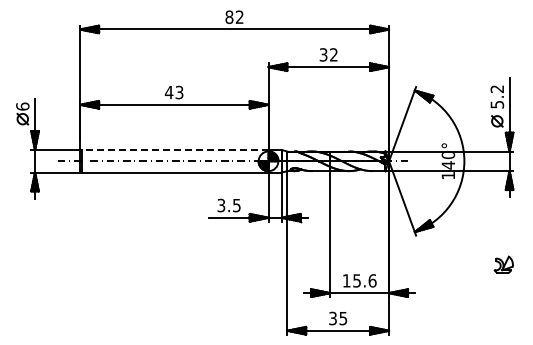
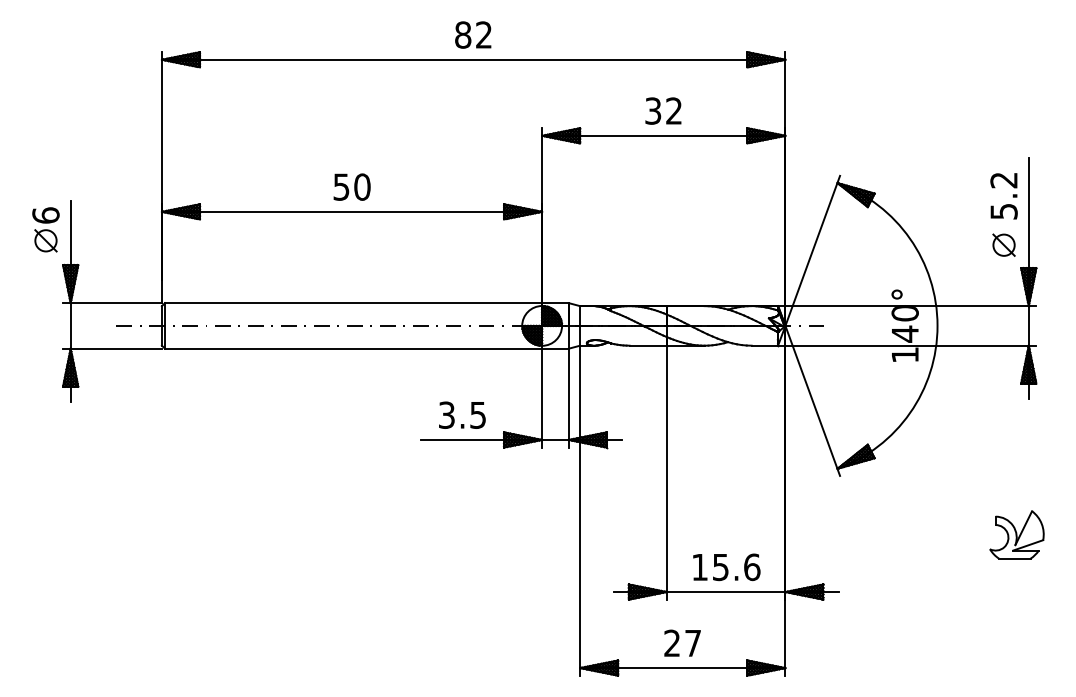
text: (173, 92) -> (350, 186), 43 -> 50
line: (174, 150) -> (352, 304), dashed -> solid
part: (503, 264) -> (1016, 534), size x1.43
text: (338, 318) -> (683, 643), 35 -> 27

